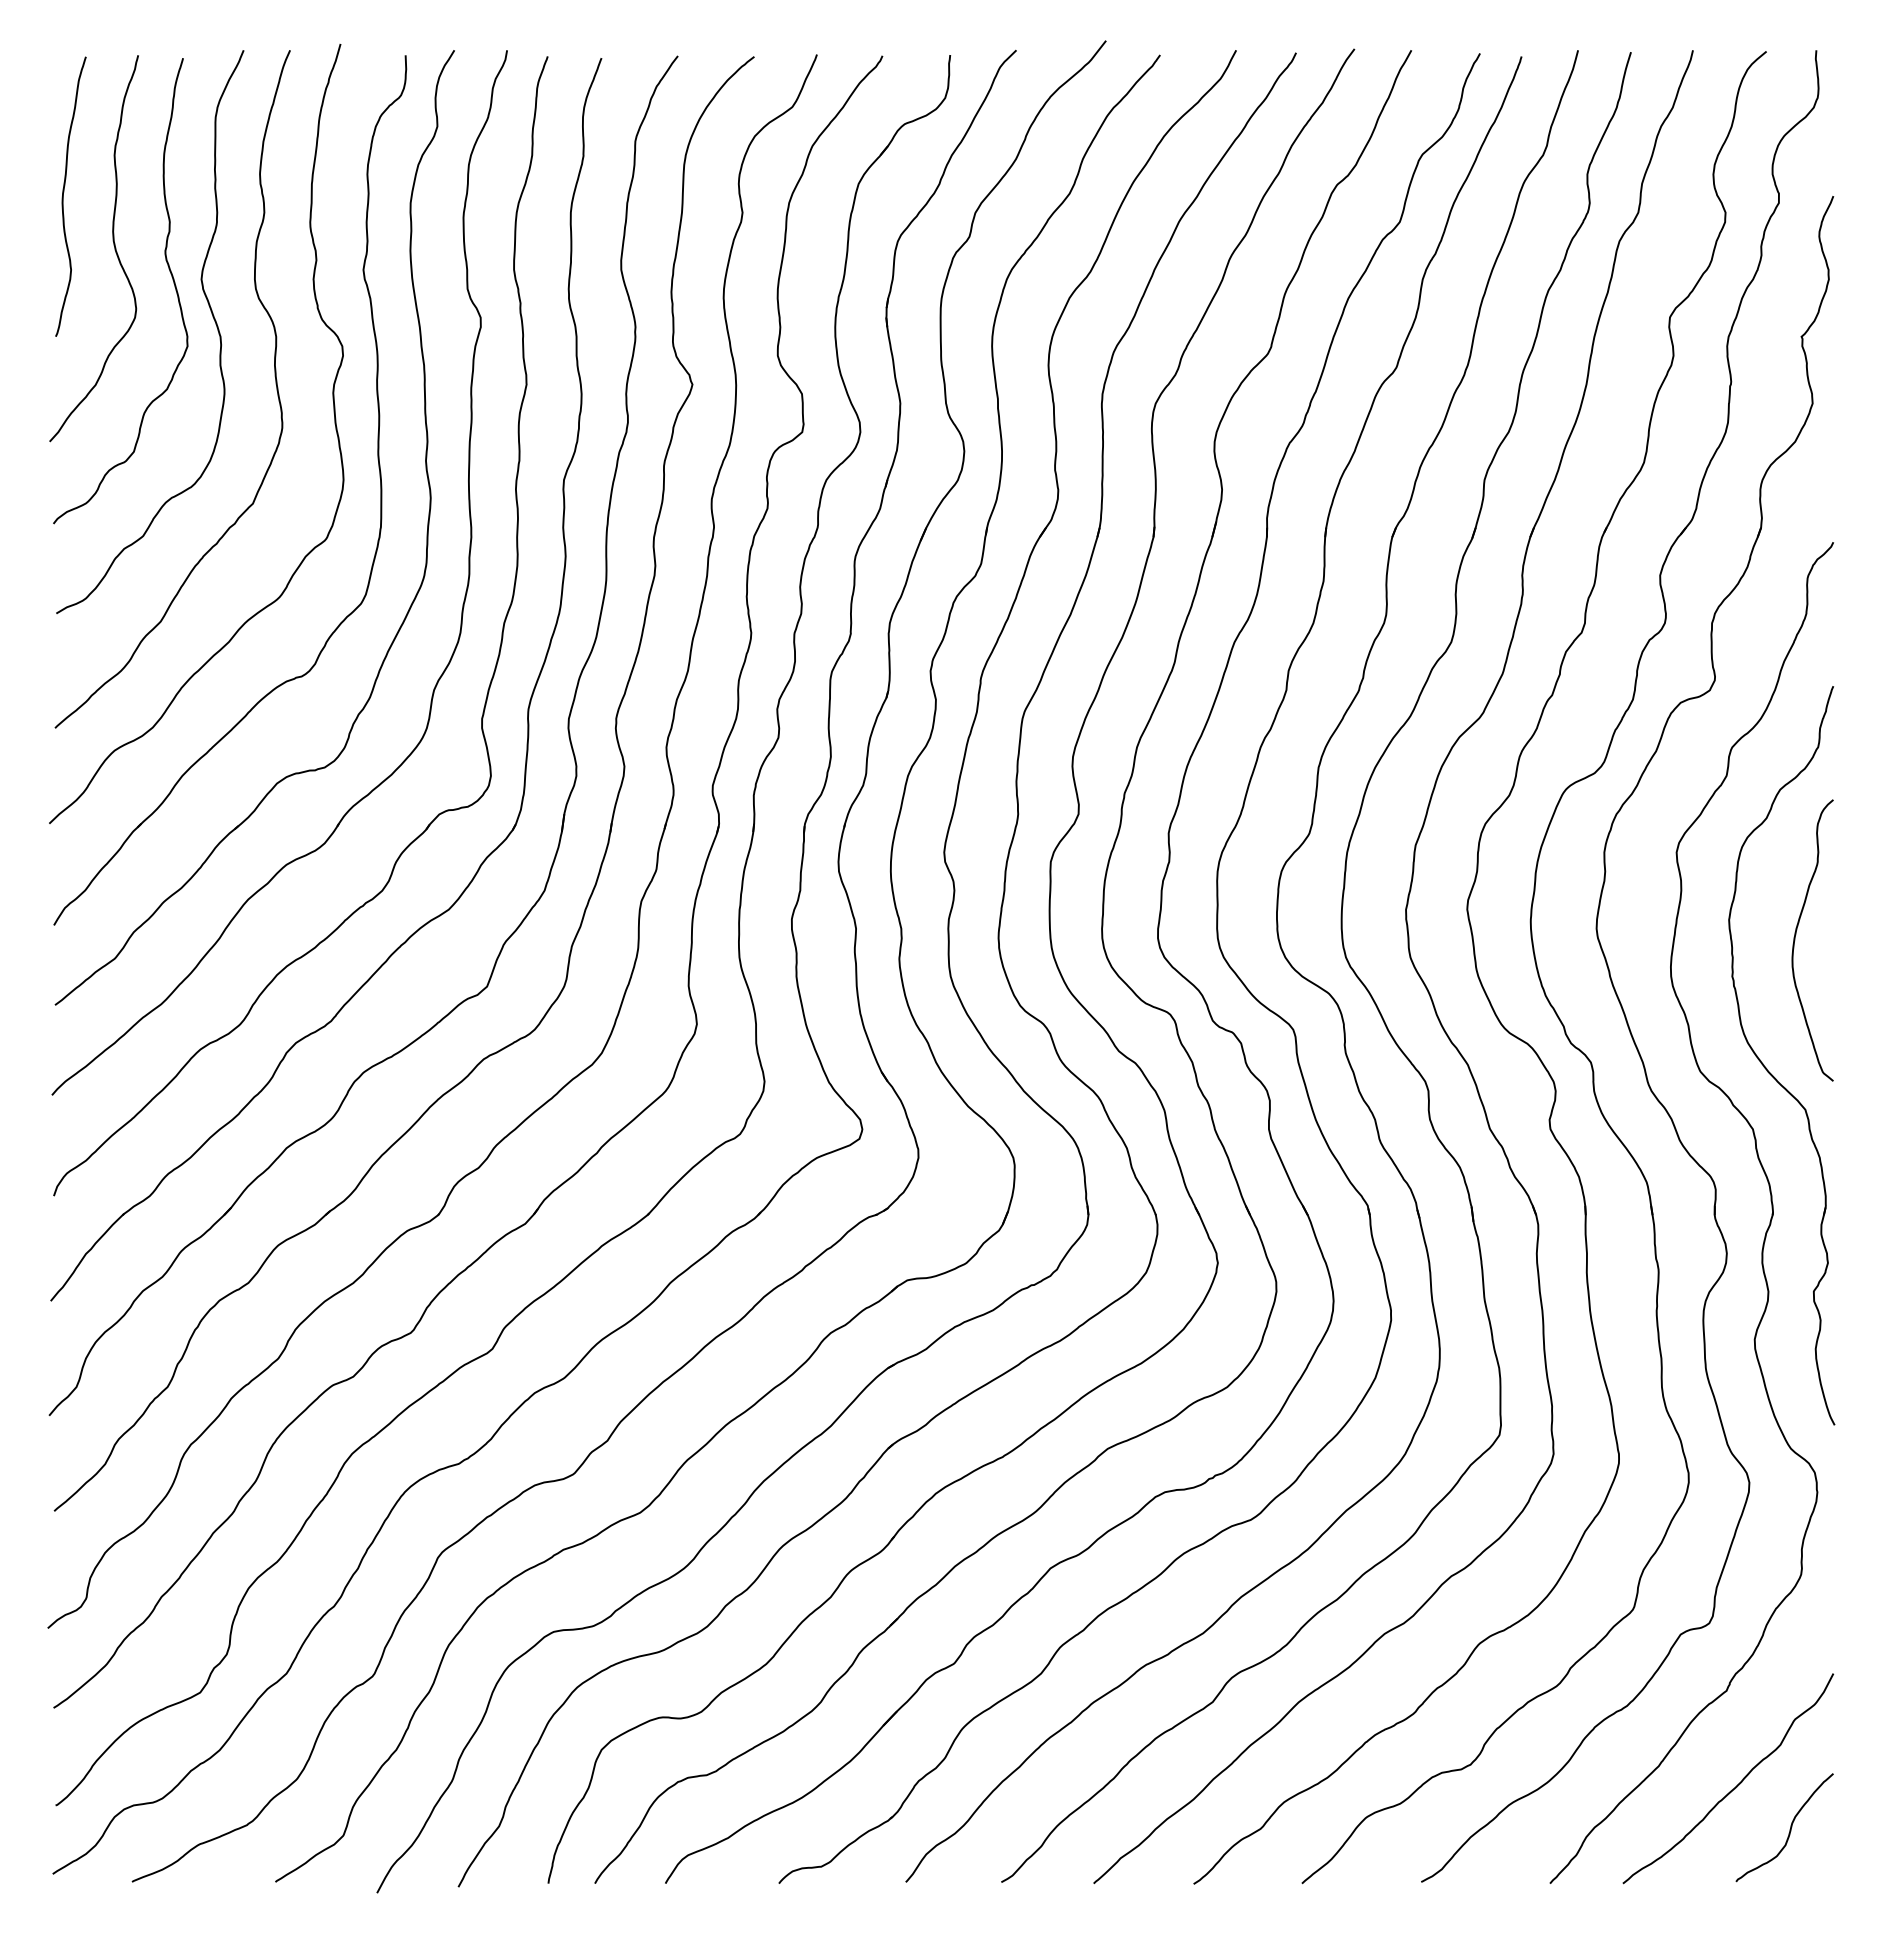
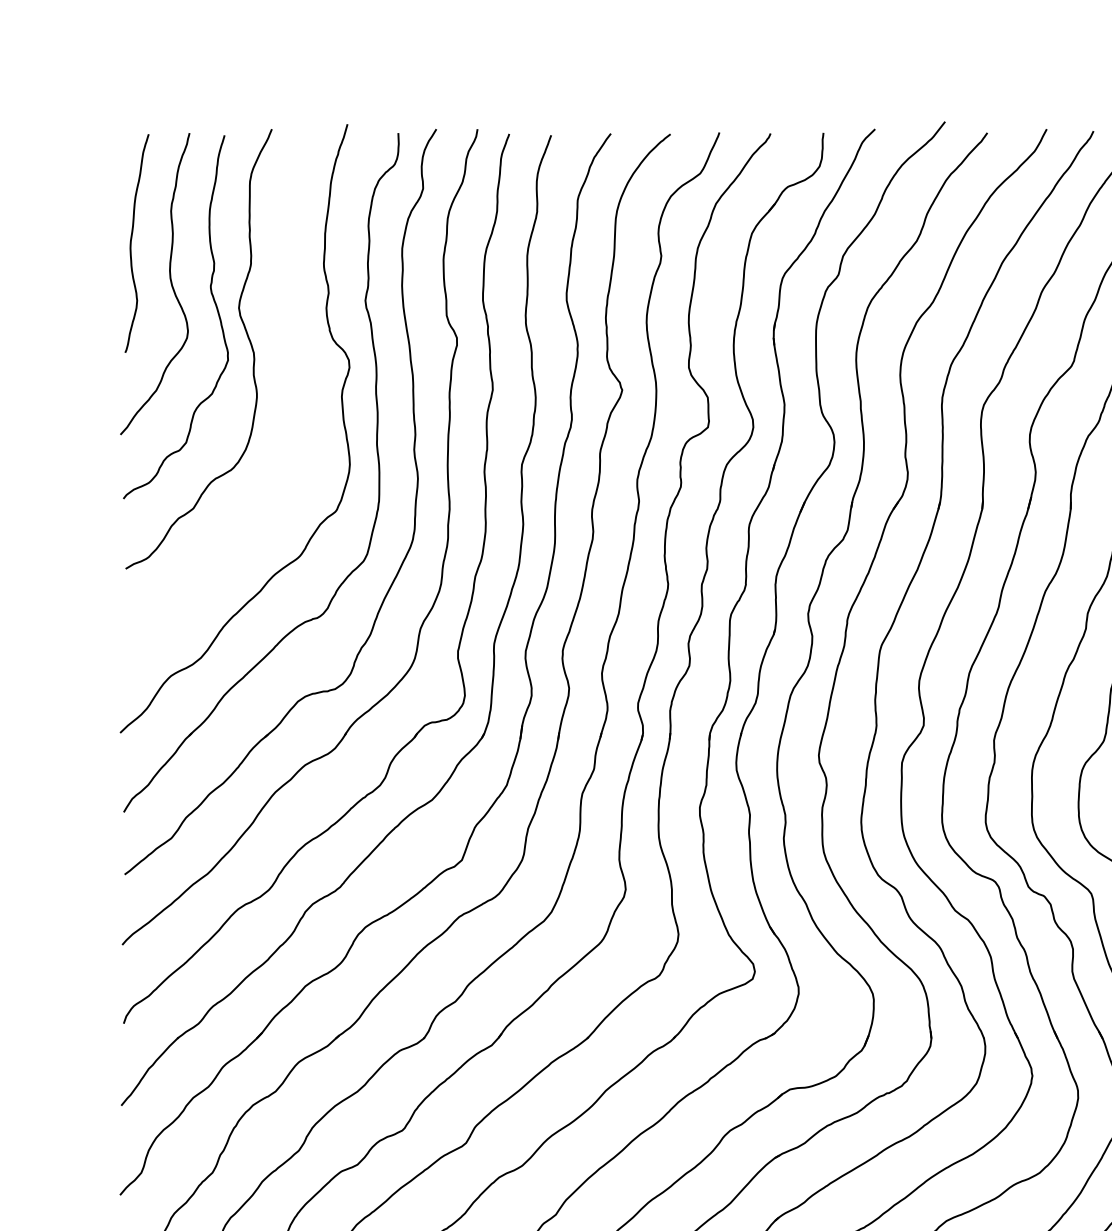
curve: (274, 376) -> (295, 383), removed

